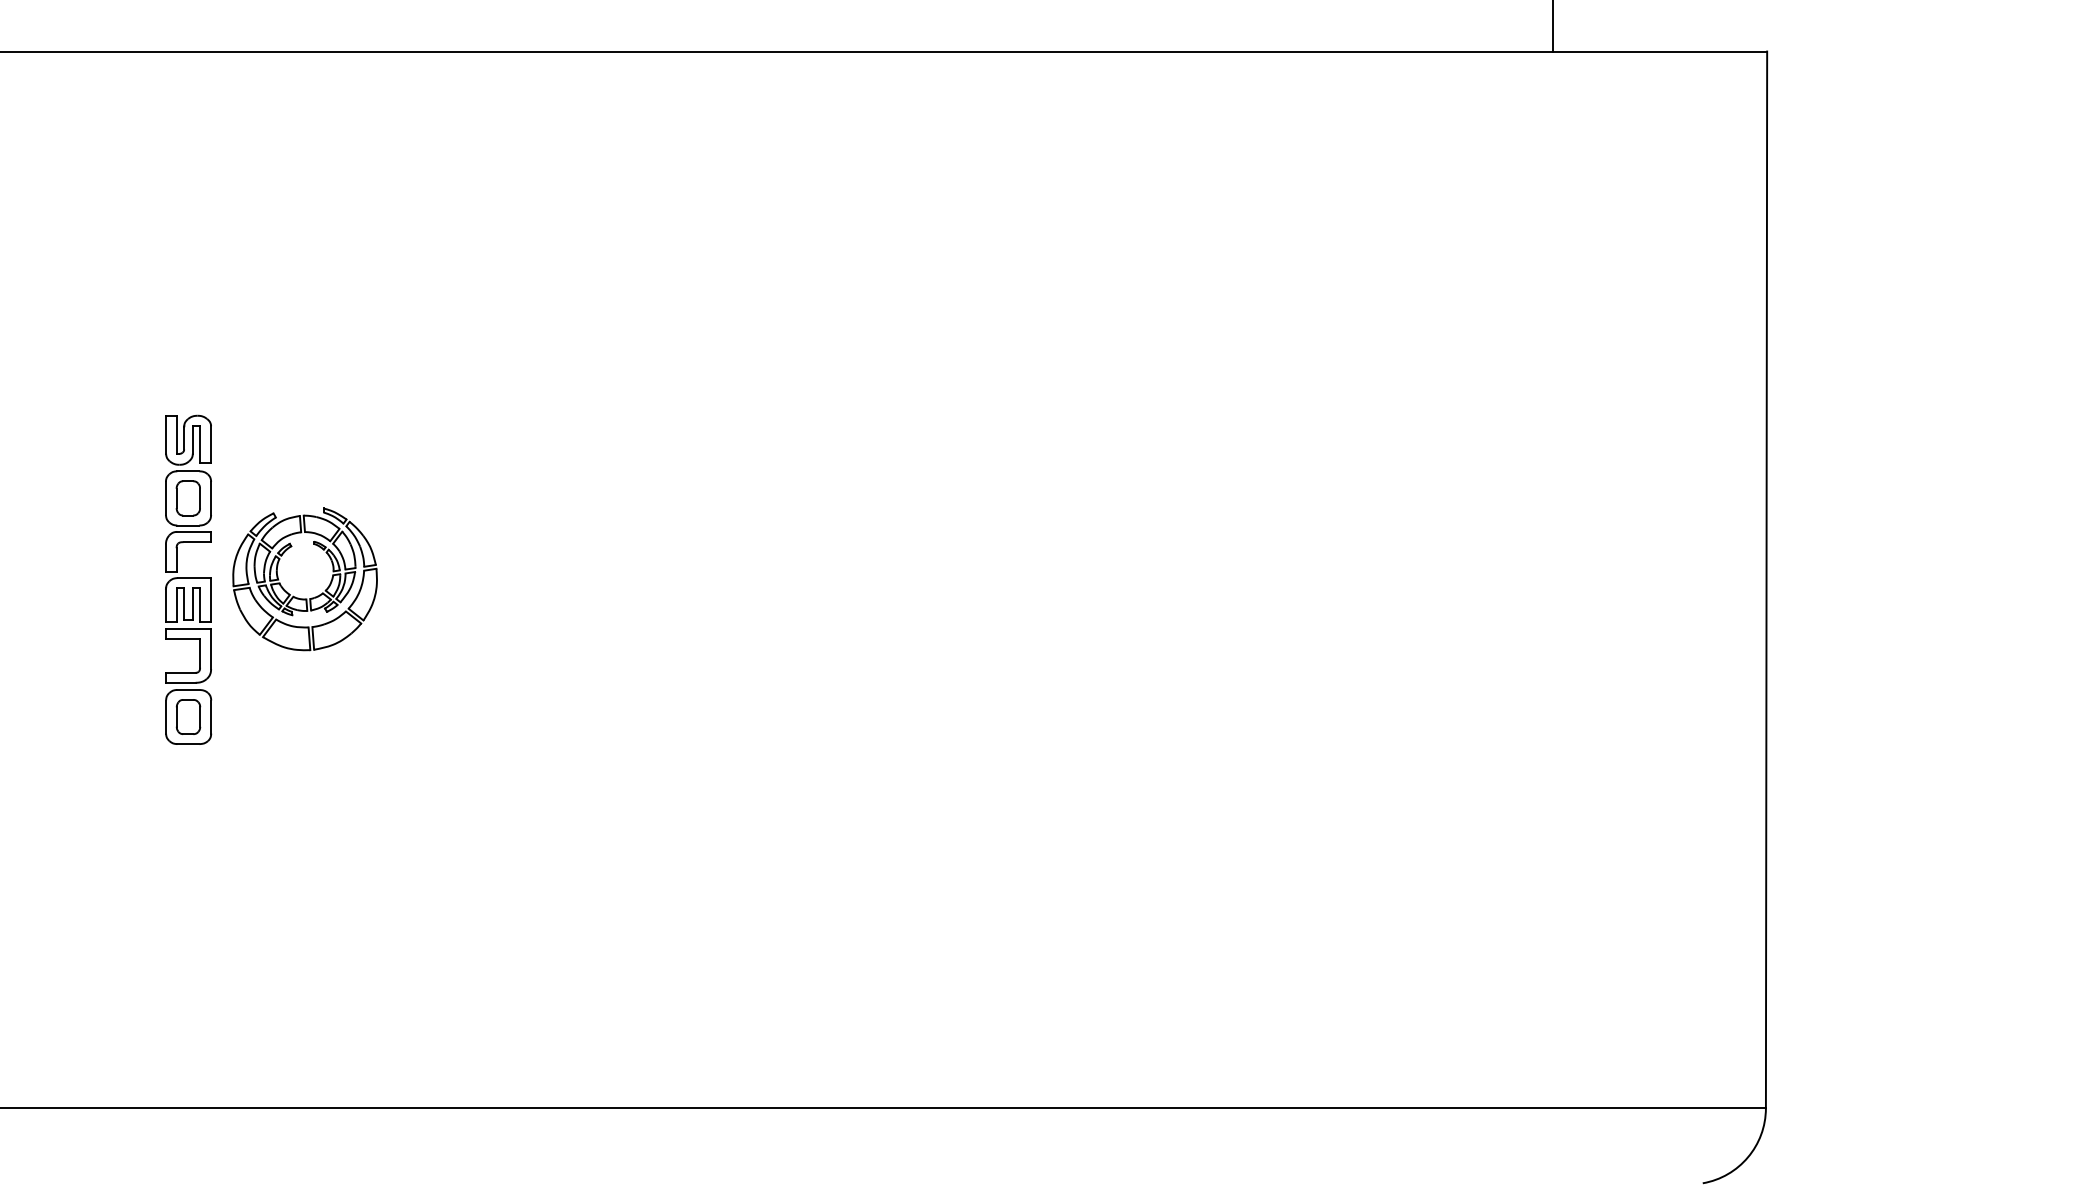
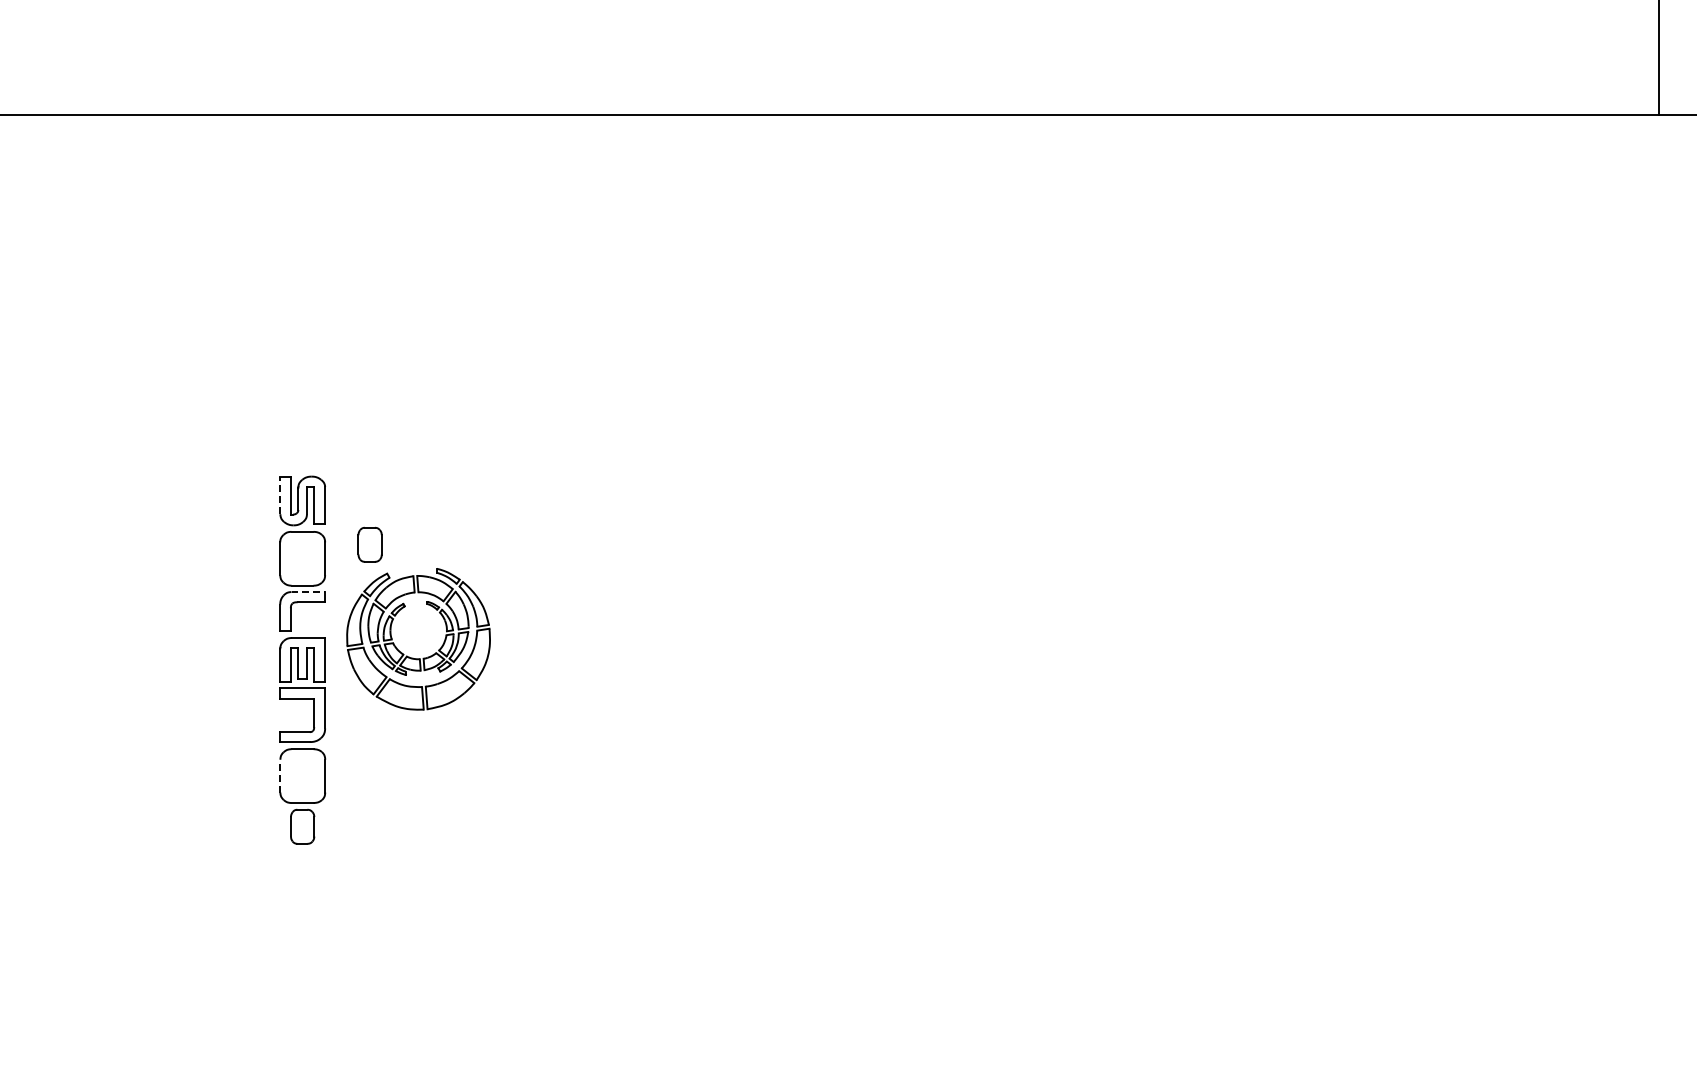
line: (166, 434) -> (280, 495), solid -> dashed
part: (187, 498) -> (369, 544), moved
line: (194, 531) -> (308, 591), solid -> dashed
part: (188, 716) -> (302, 826), moved
line: (166, 717) -> (280, 776), solid -> dashed

